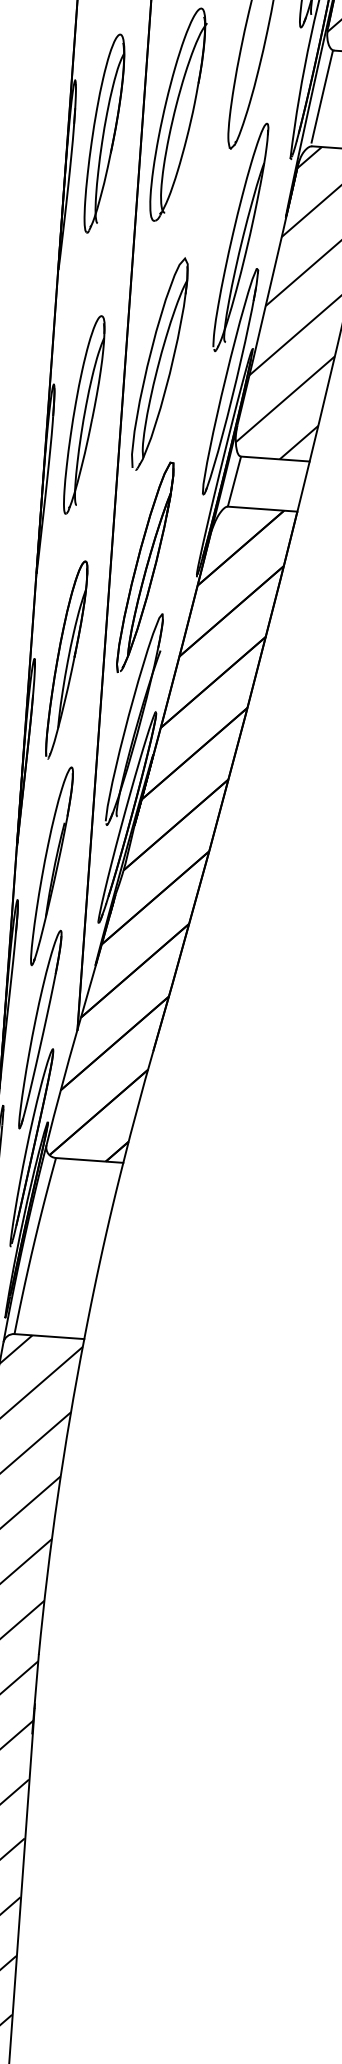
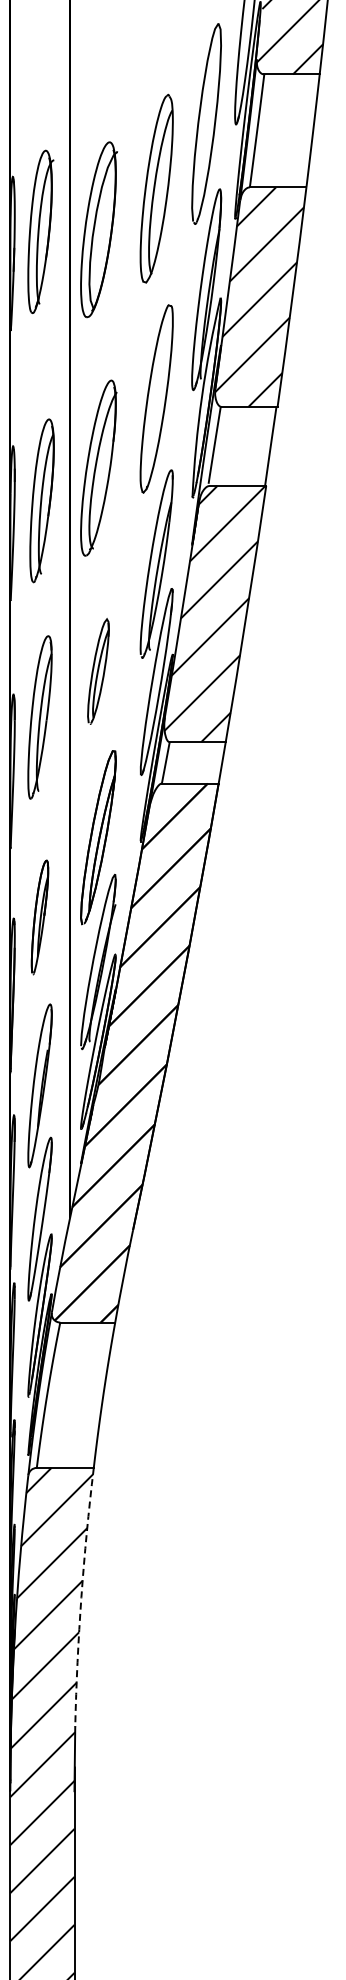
part: (103, 133) -> (41, 500), moved
part: (160, 363) -> (98, 671), size x0.6
part: (66, 660) -> (39, 917), size x0.7
arc: (57, 1496) -> (81, 1597), solid -> dashed

